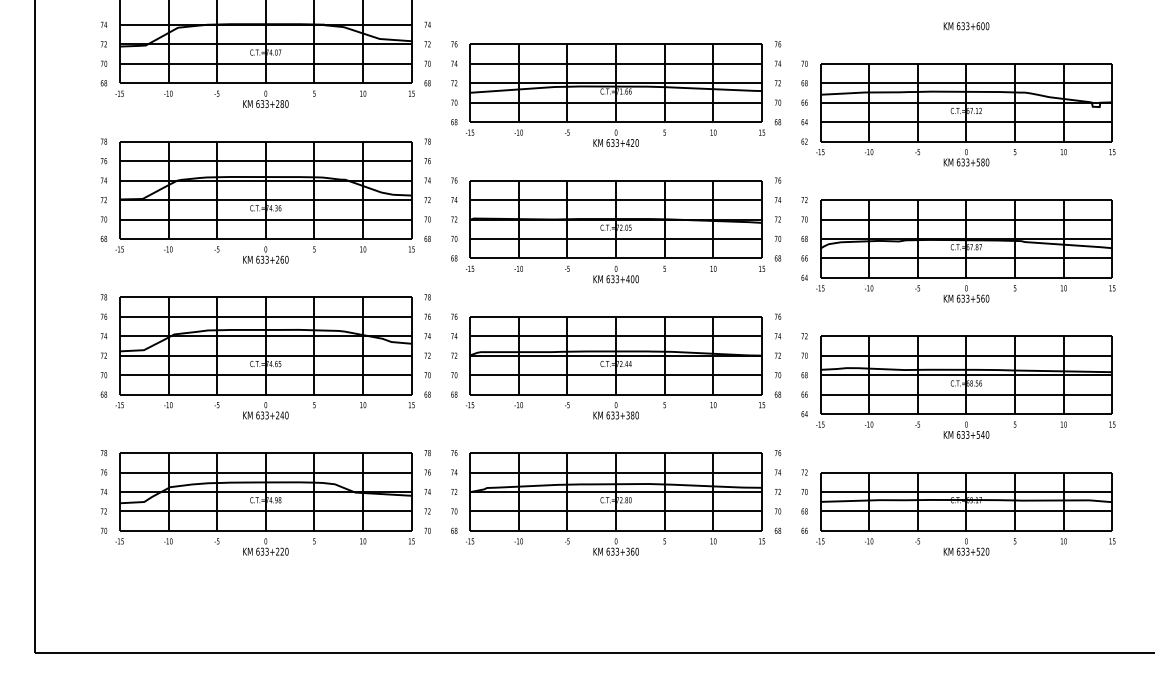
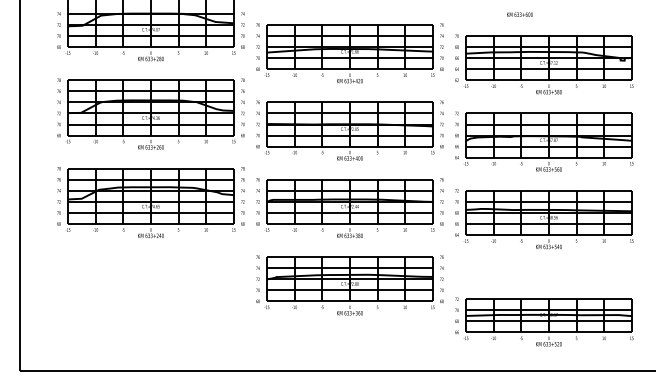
text: (965, 25) -> (519, 14), moved
part: (265, 502) -> (150, 285), removed
part: (958, 511) -> (544, 321), moved

